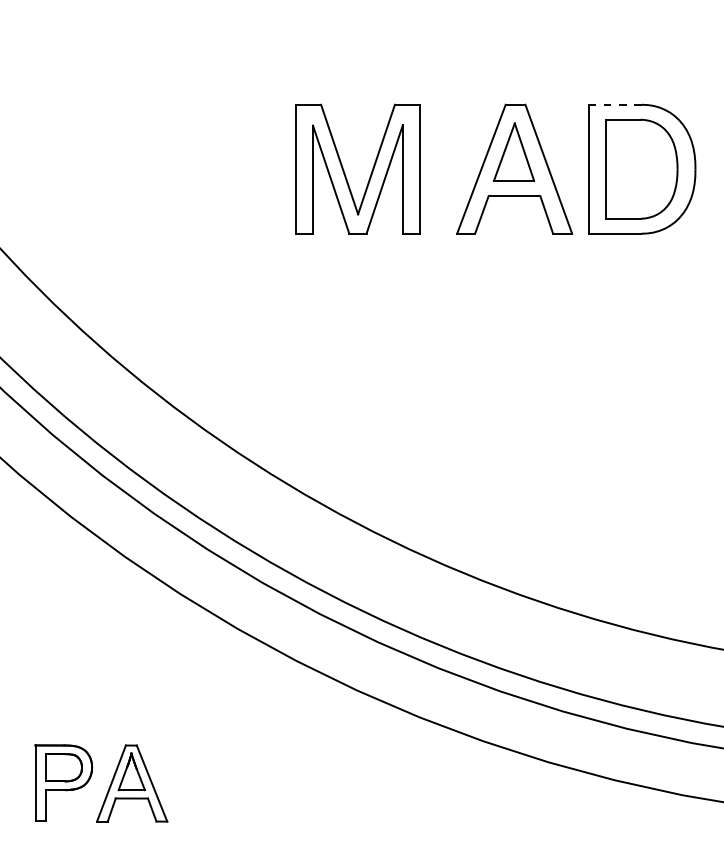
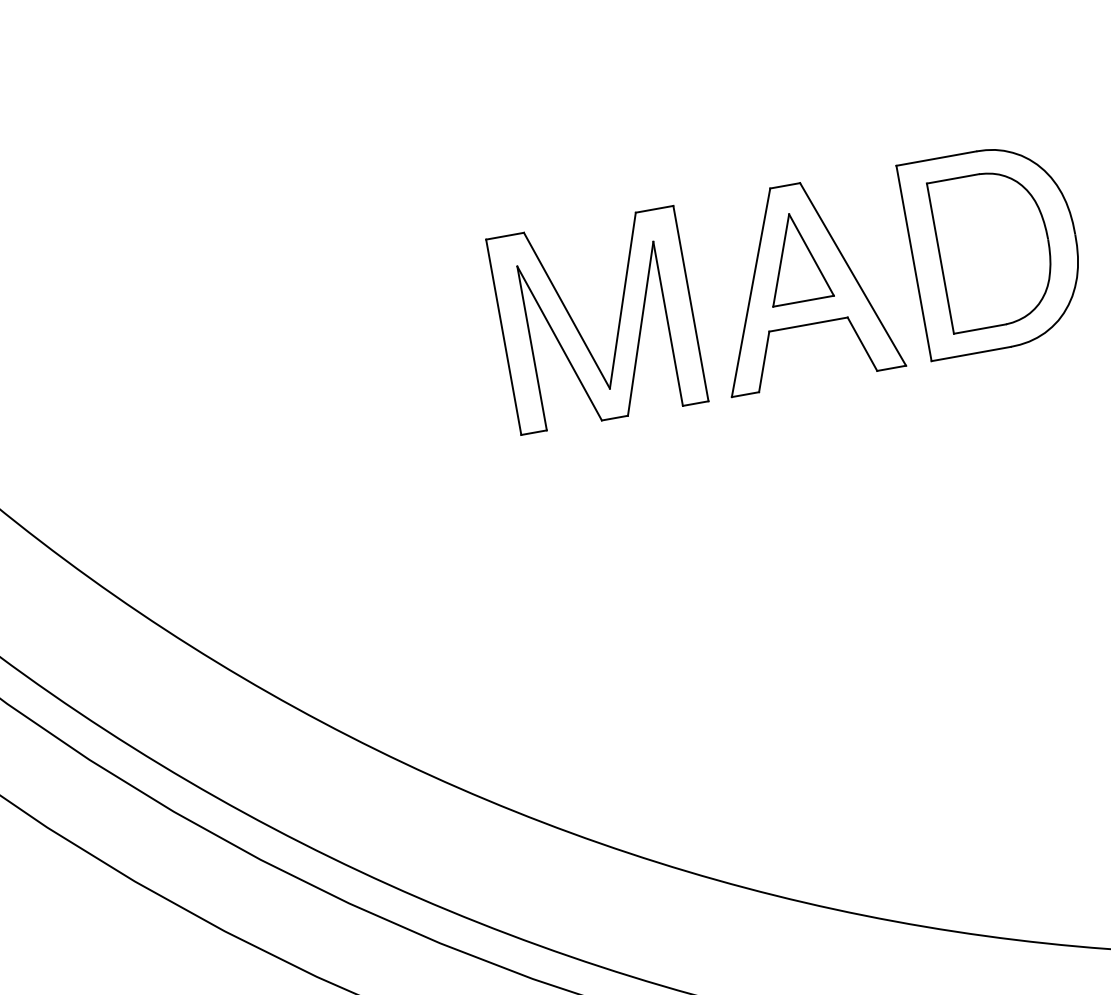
line: (614, 104) -> (934, 158), dashed -> solid
part: (345, 173) -> (579, 330), moved

